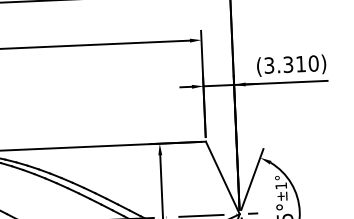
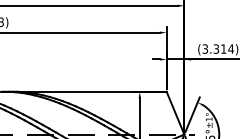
text: (314, 62) -> (231, 48), (3.310) -> (3.314)

